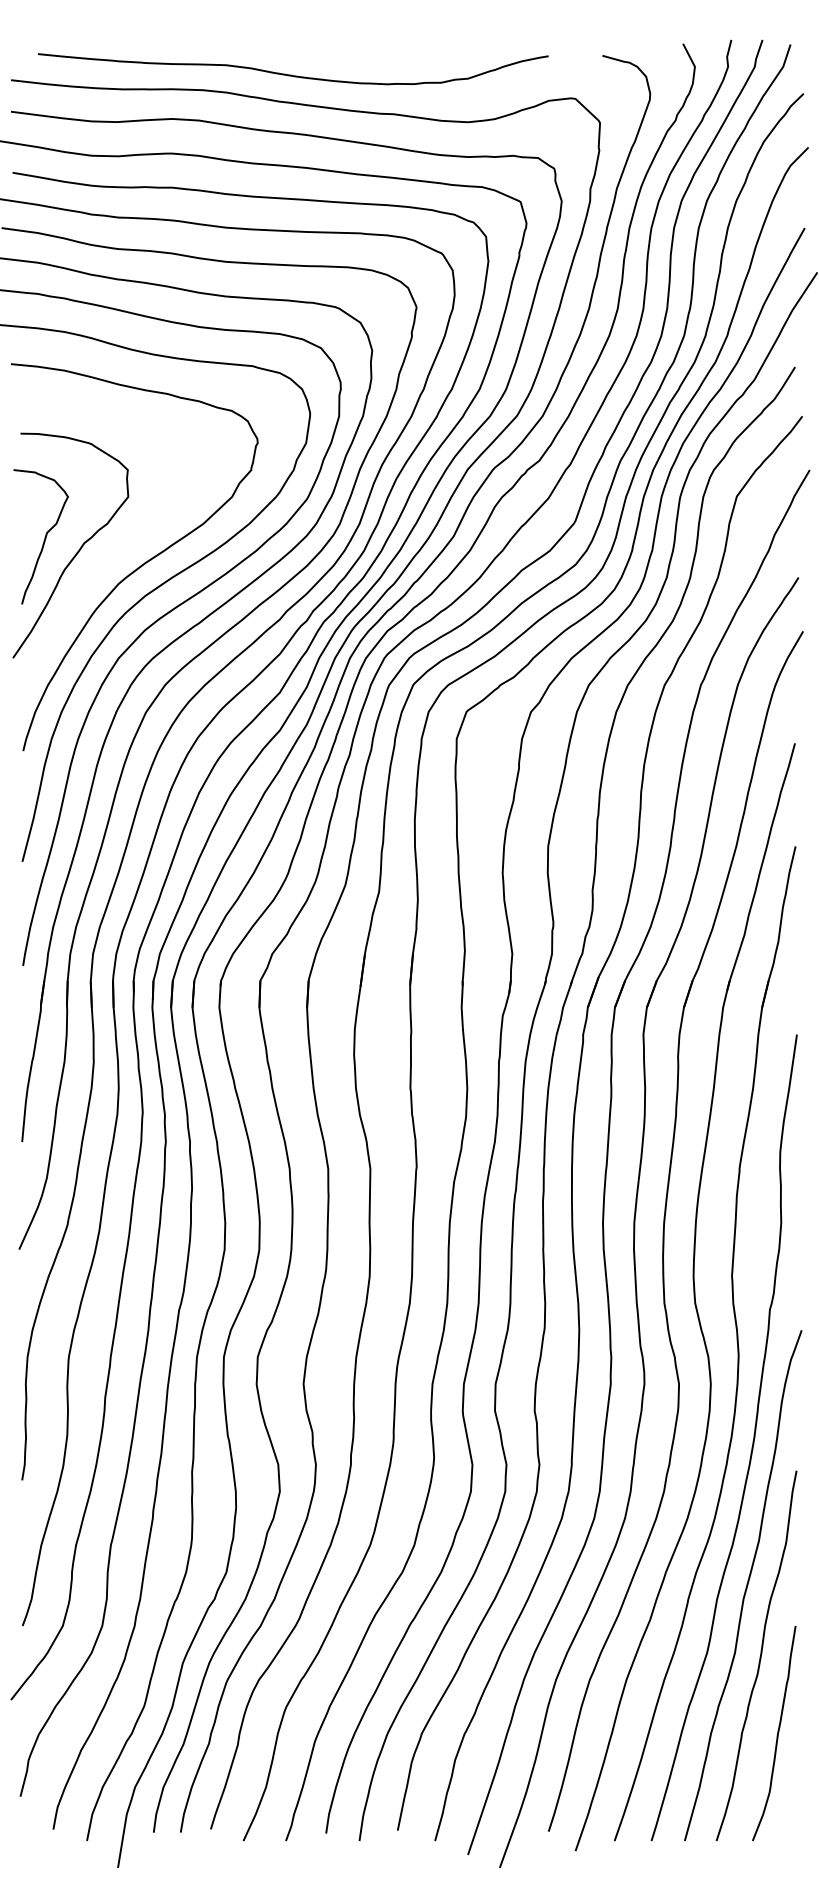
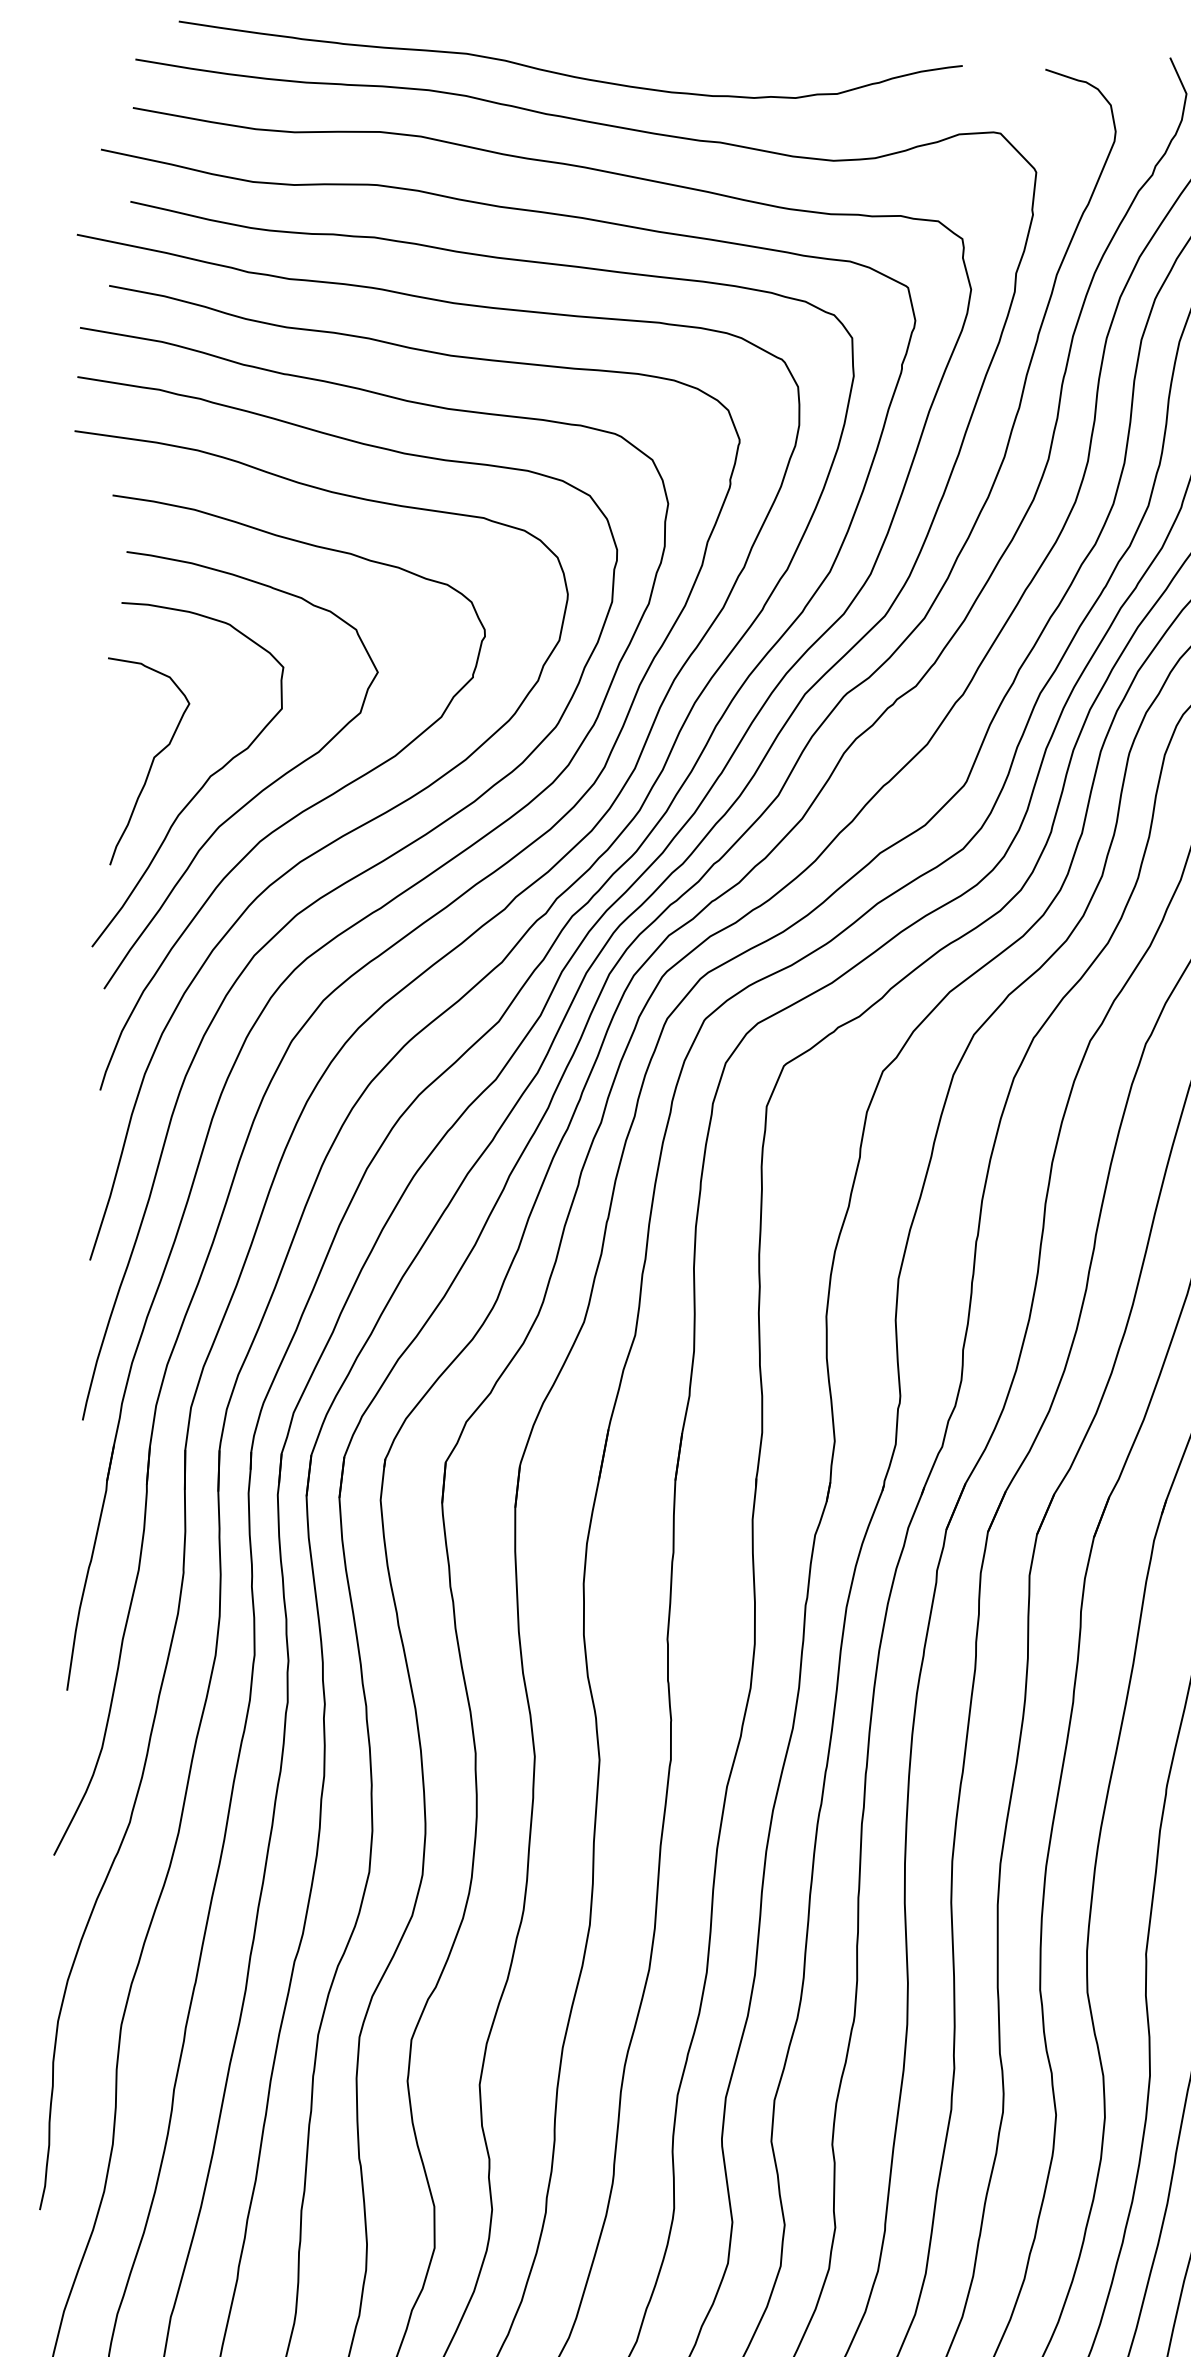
curve: (115, 552) -> (257, 792), added

